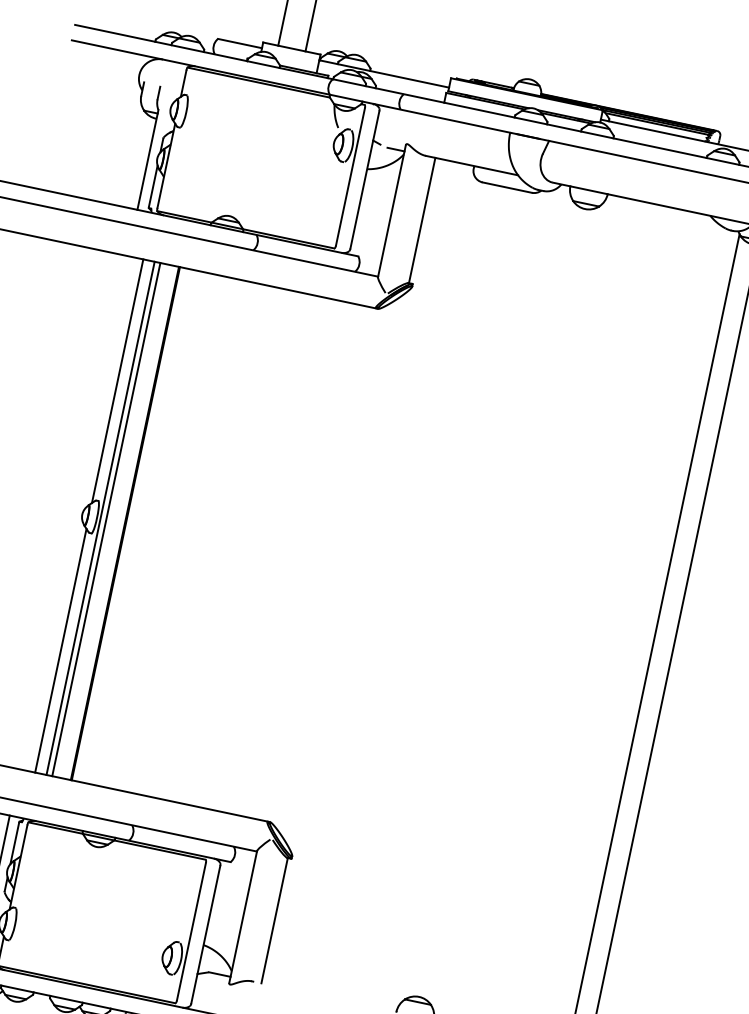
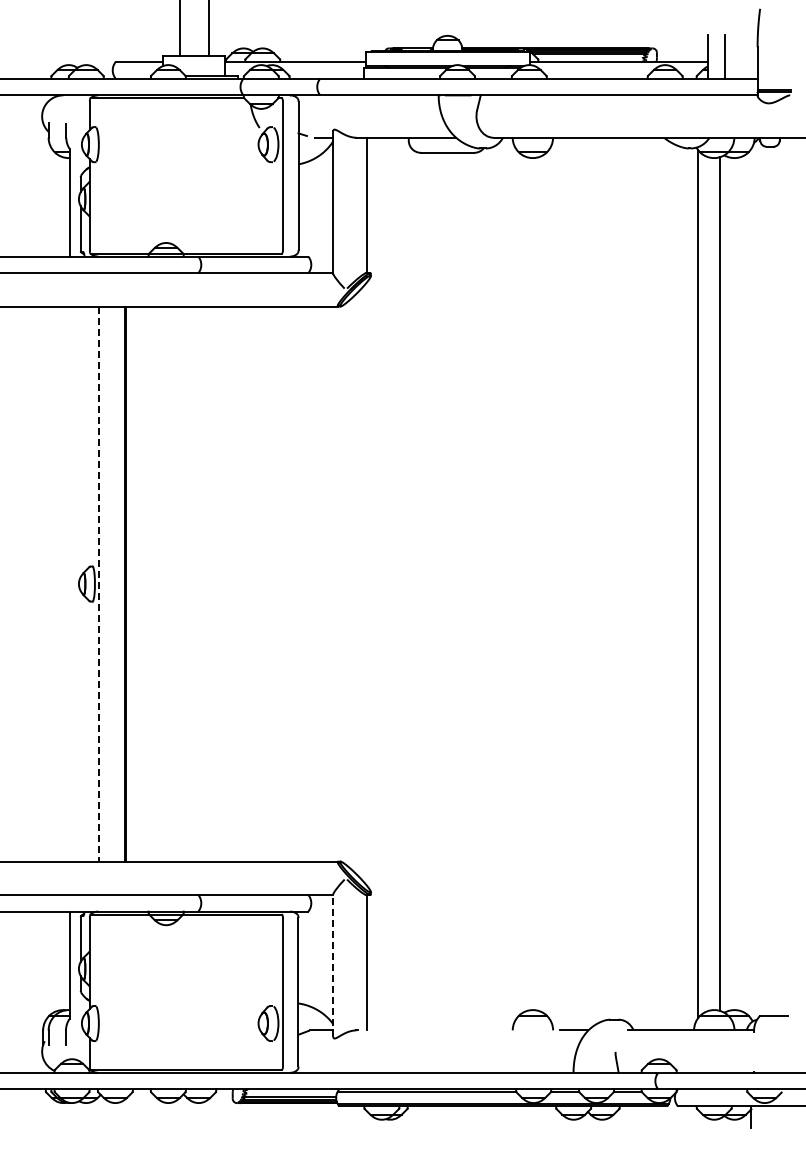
line: (117, 381) -> (86, 438), removed
line: (100, 518) -> (98, 584), solid -> dashed
line: (106, 518) -> (104, 583), removed
line: (60, 650) -> (86, 729), removed
line: (243, 916) -> (333, 965), solid -> dashed

